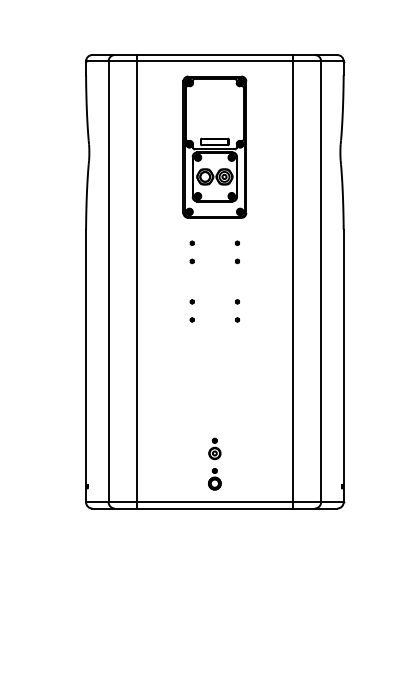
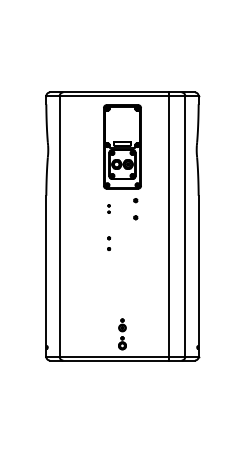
part: (191, 251) -> (108, 208), size x0.6
part: (236, 251) -> (135, 208), size x1.6
line: (137, 281) -> (76, 226), removed
part: (236, 310) -> (135, 243), removed

